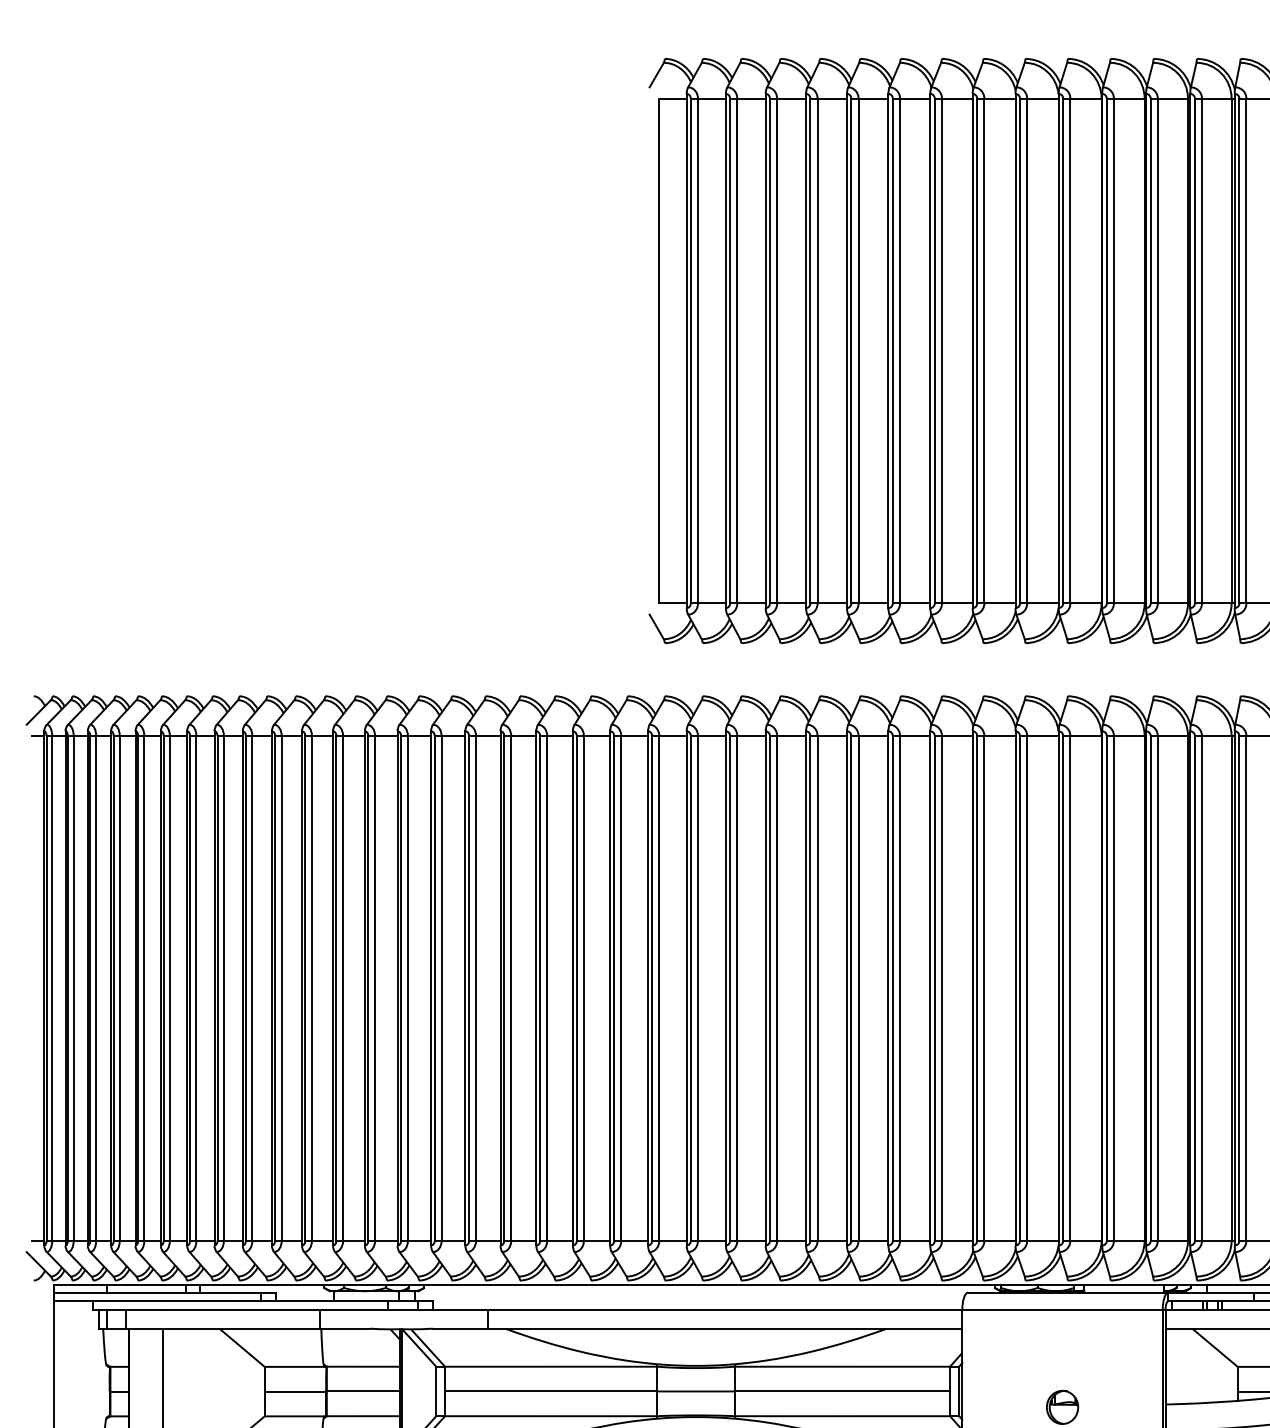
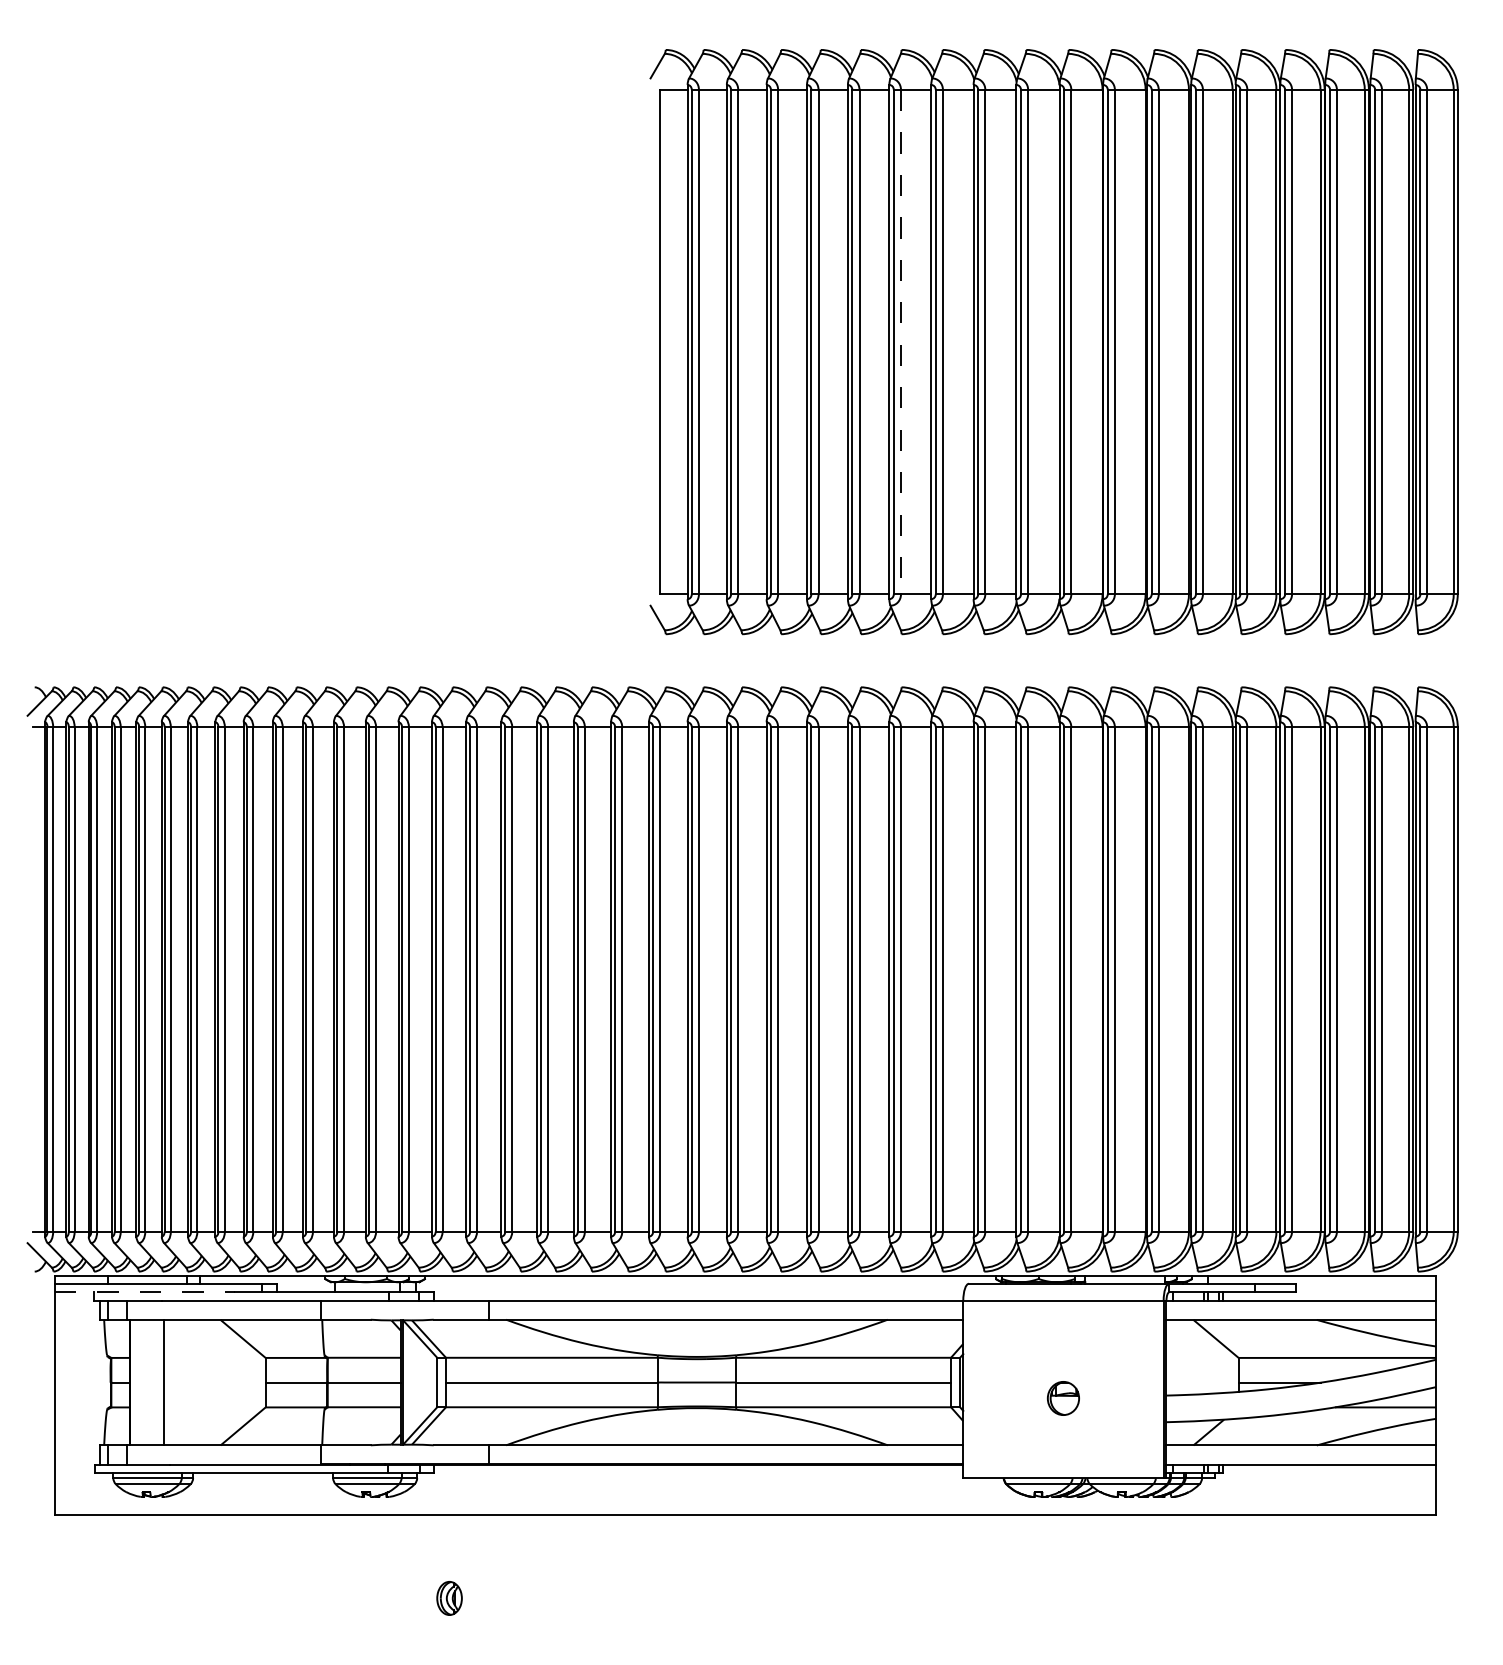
line: (899, 351) -> (900, 342), solid -> dashed
line: (144, 1301) -> (145, 1292), solid -> dashed

